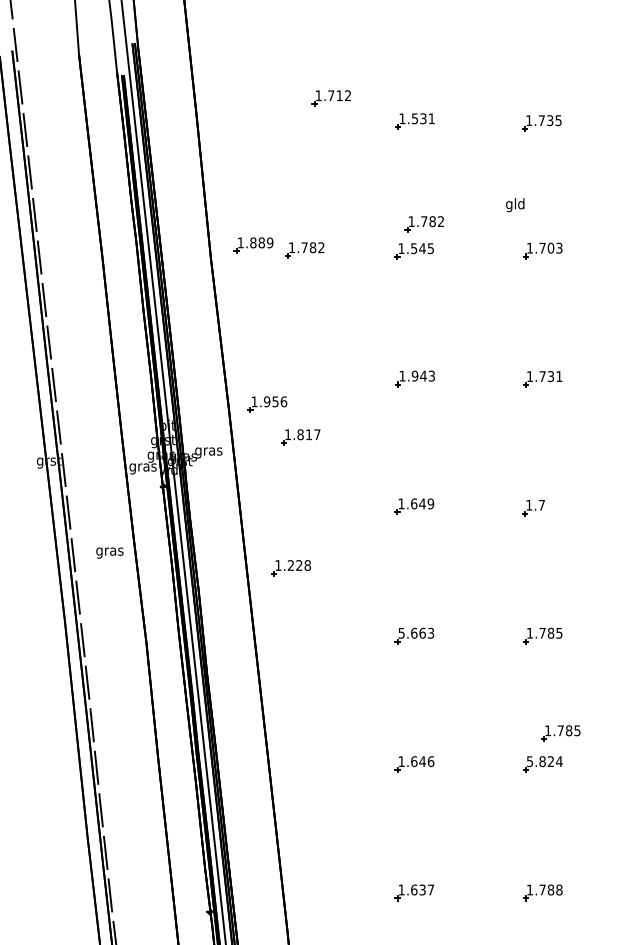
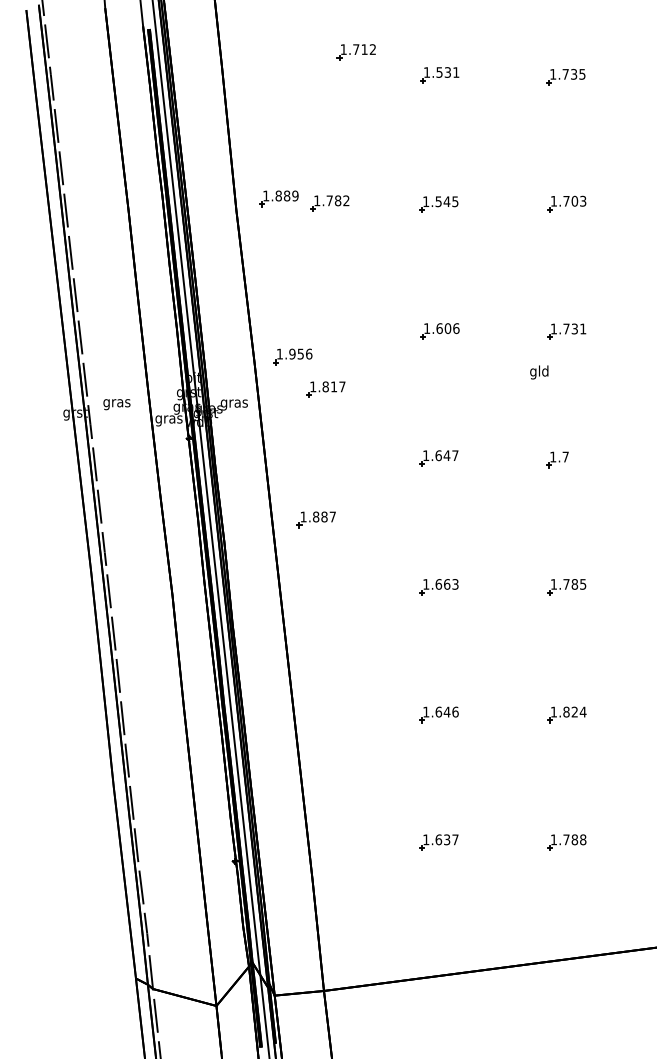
text: (515, 205) -> (539, 372), moved
part: (424, 224) -> (448, 177), removed
text: (423, 376) -> (447, 328), 1.943 -> 1.606
text: (431, 503) -> (455, 455), 1.649 -> 1.647
text: (109, 552) -> (116, 404), moved
text: (299, 565) -> (324, 516), 1.228 -> 1.887
text: (401, 633) -> (426, 584), 5.663 -> 1.663
part: (560, 733) -> (584, 684), removed
text: (529, 761) -> (553, 711), 5.824 -> 1.824

